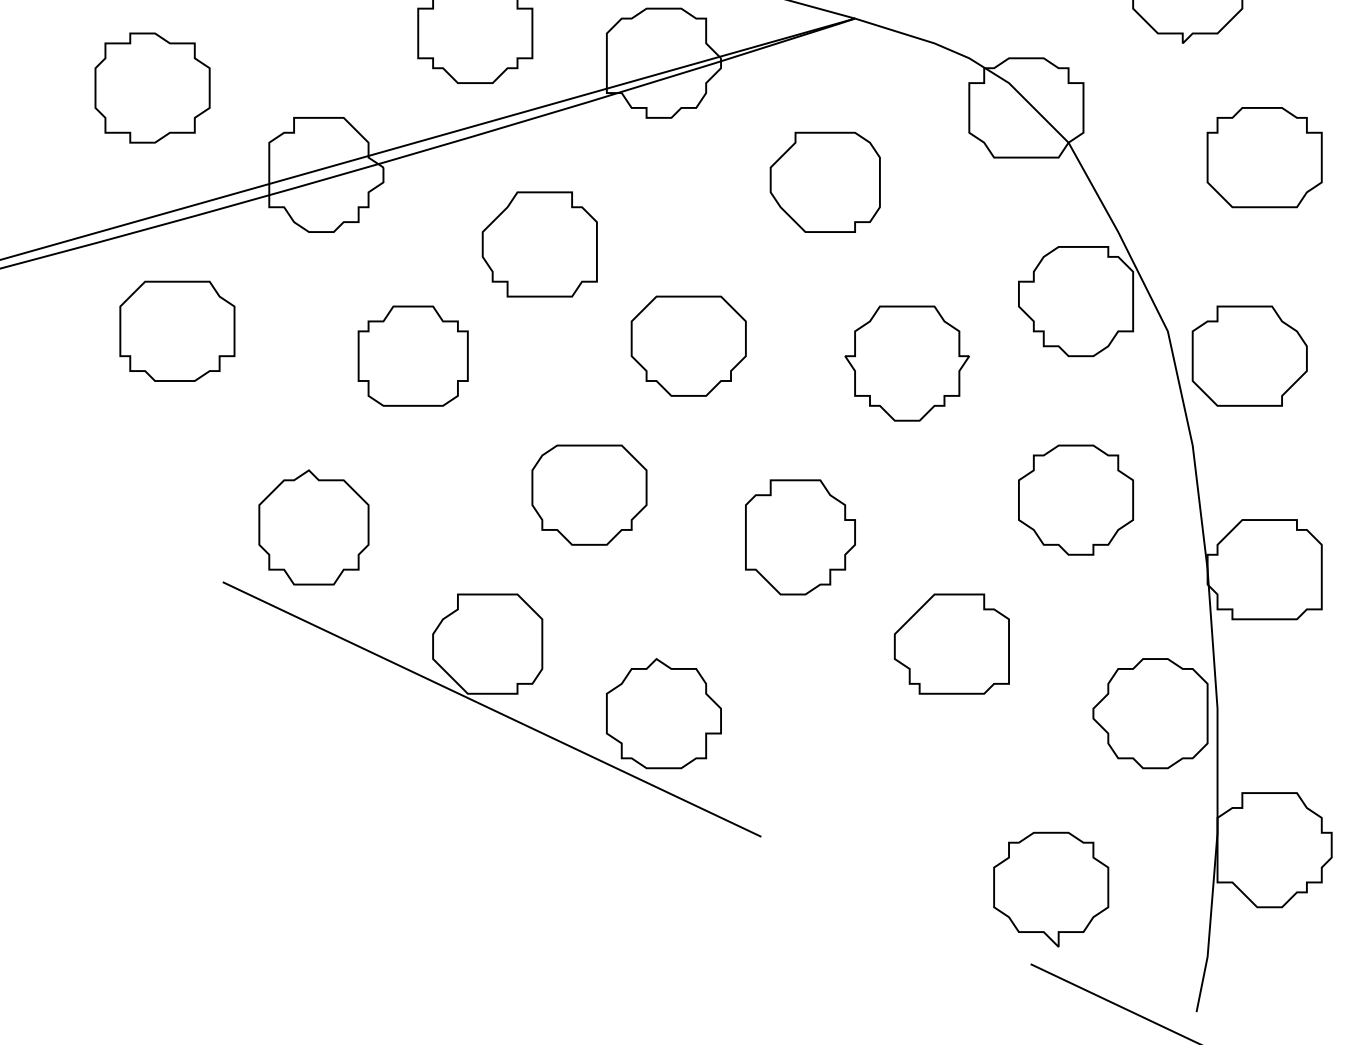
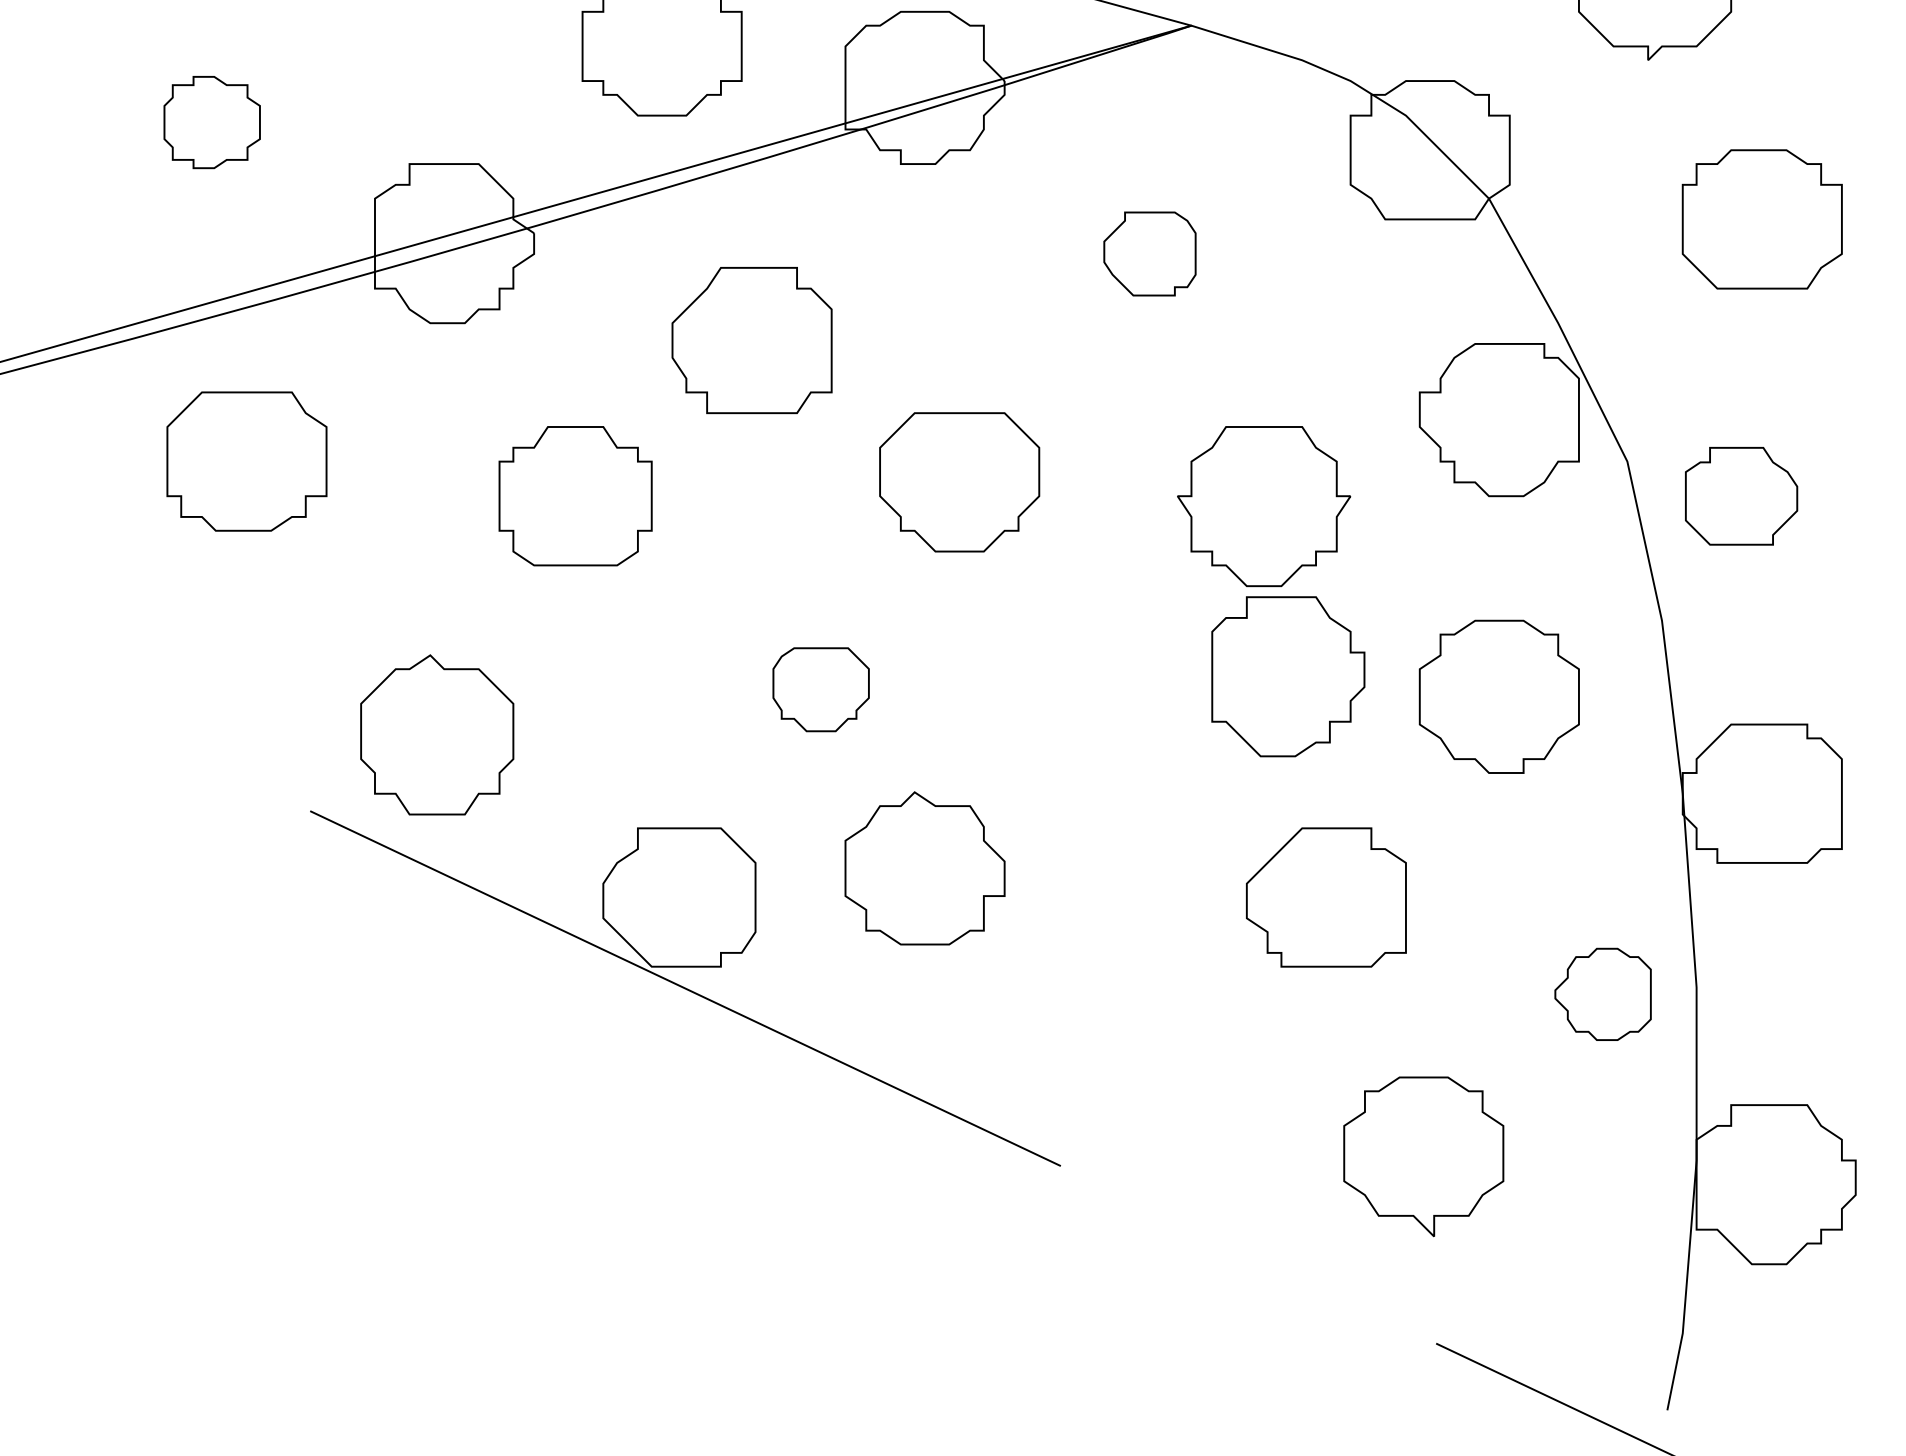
part: (151, 88) -> (211, 122), size x0.6
part: (824, 182) -> (1149, 253), size x0.6
part: (1249, 356) -> (1741, 496), size x0.7
part: (588, 494) -> (820, 689), size x0.6
part: (800, 537) -> (1288, 676), moved
part: (663, 713) -> (924, 868), moved
part: (1150, 713) -> (1602, 994), size x0.6
part: (1051, 889) -> (1423, 1156), moved

